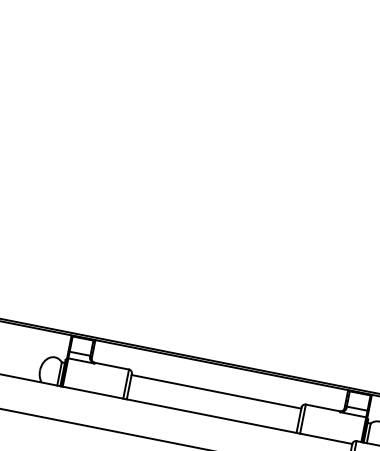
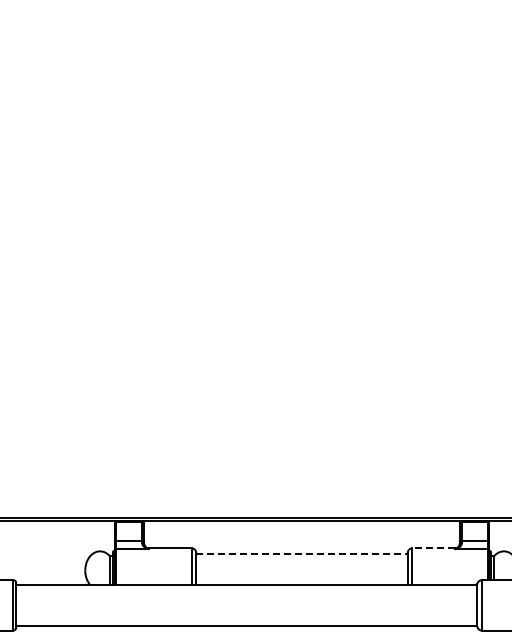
line: (216, 391) -> (301, 554), solid -> dashed
line: (322, 408) -> (433, 548), solid -> dashed

